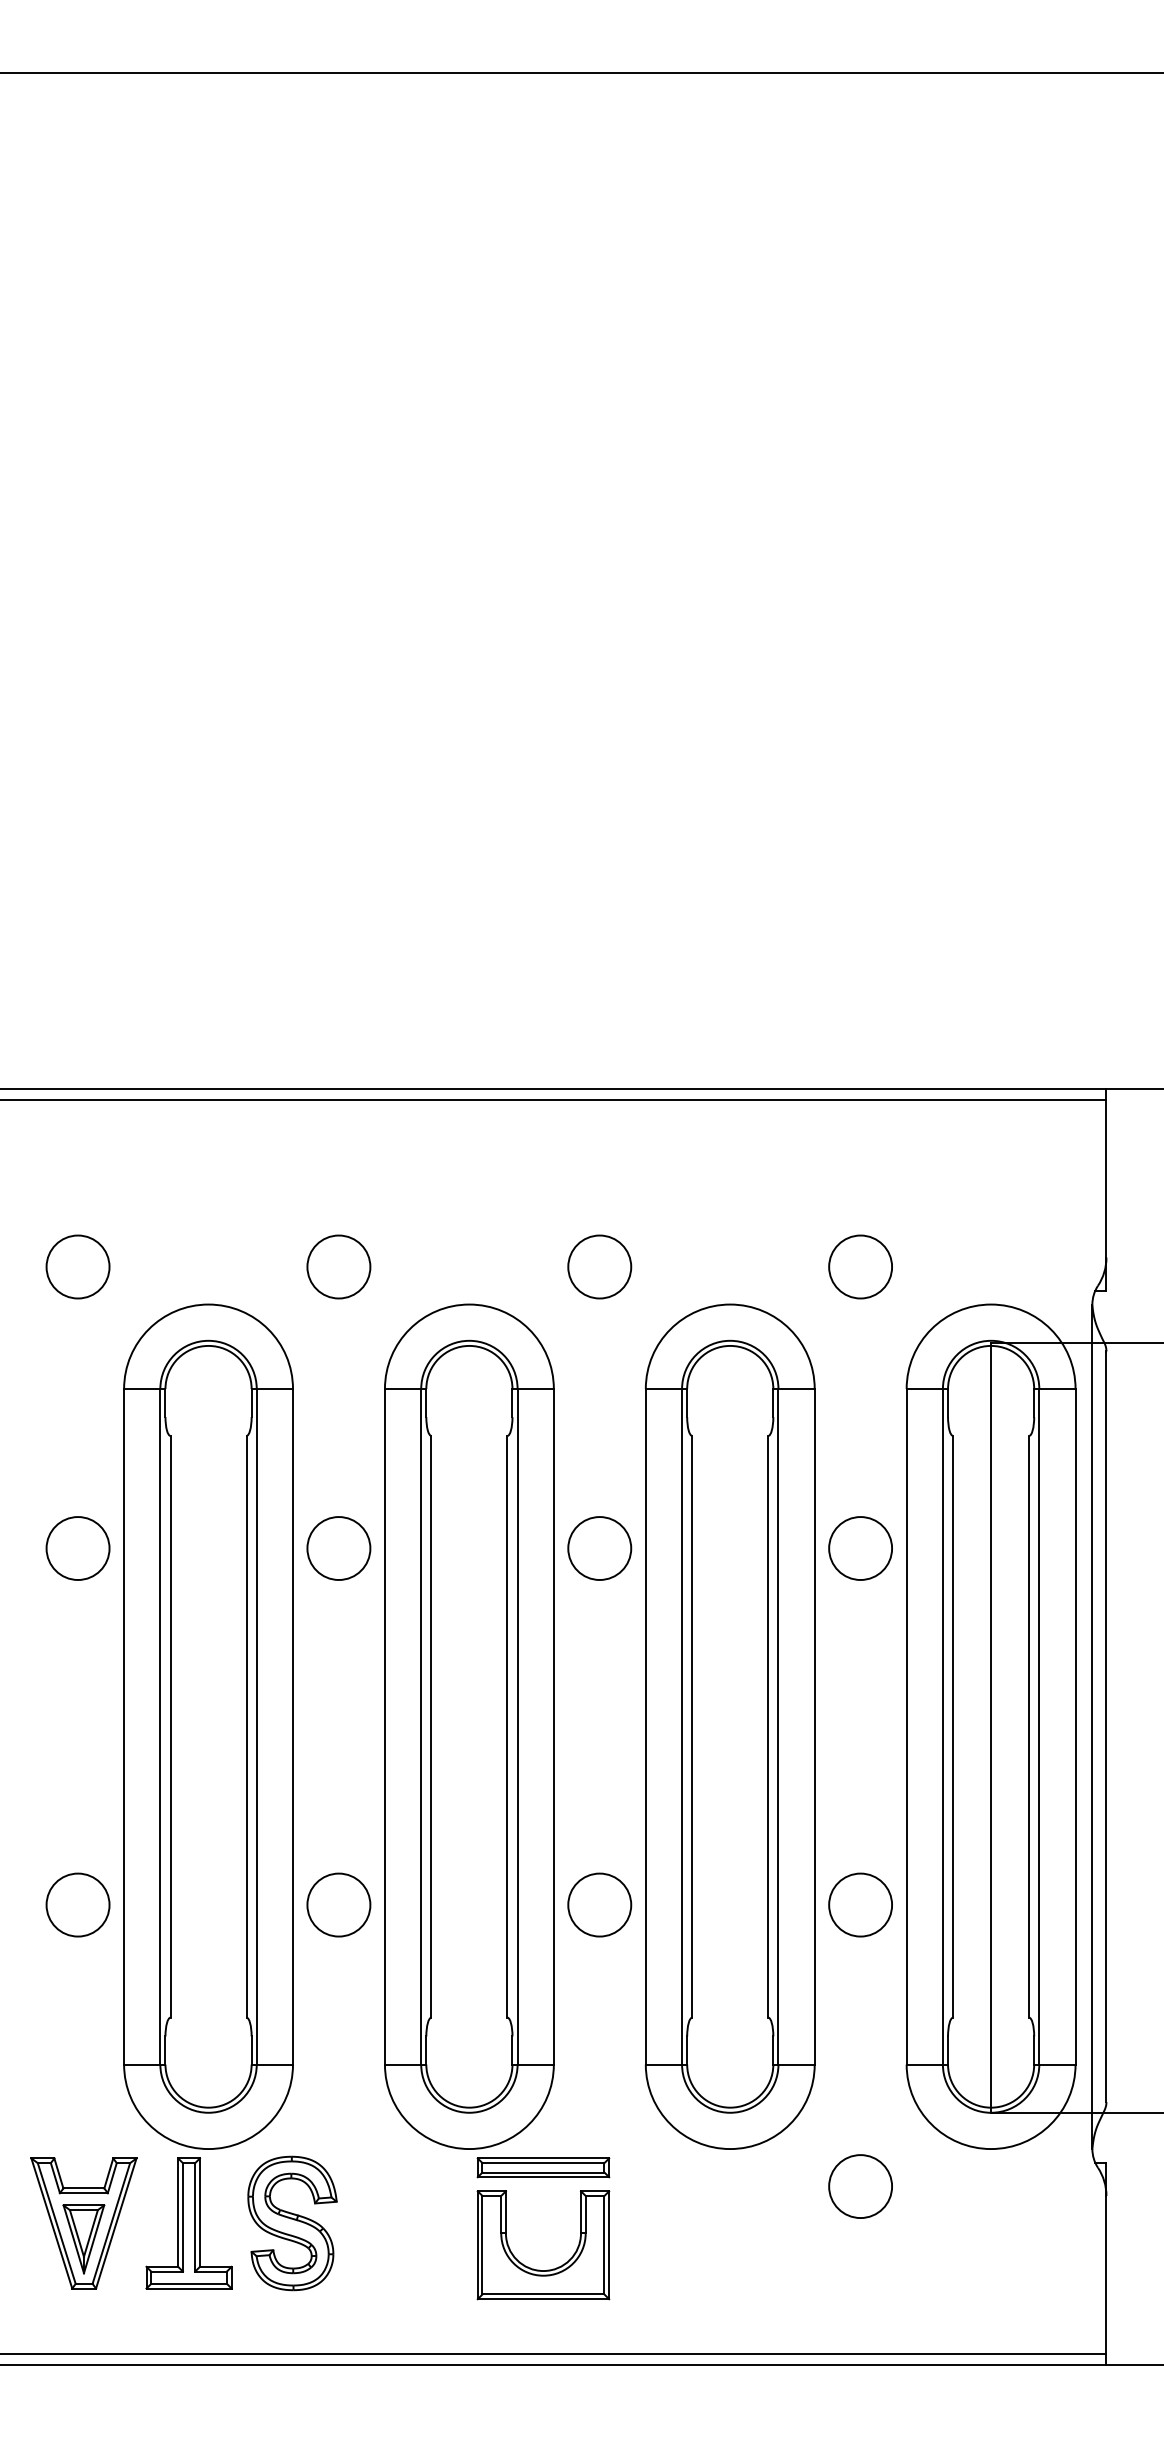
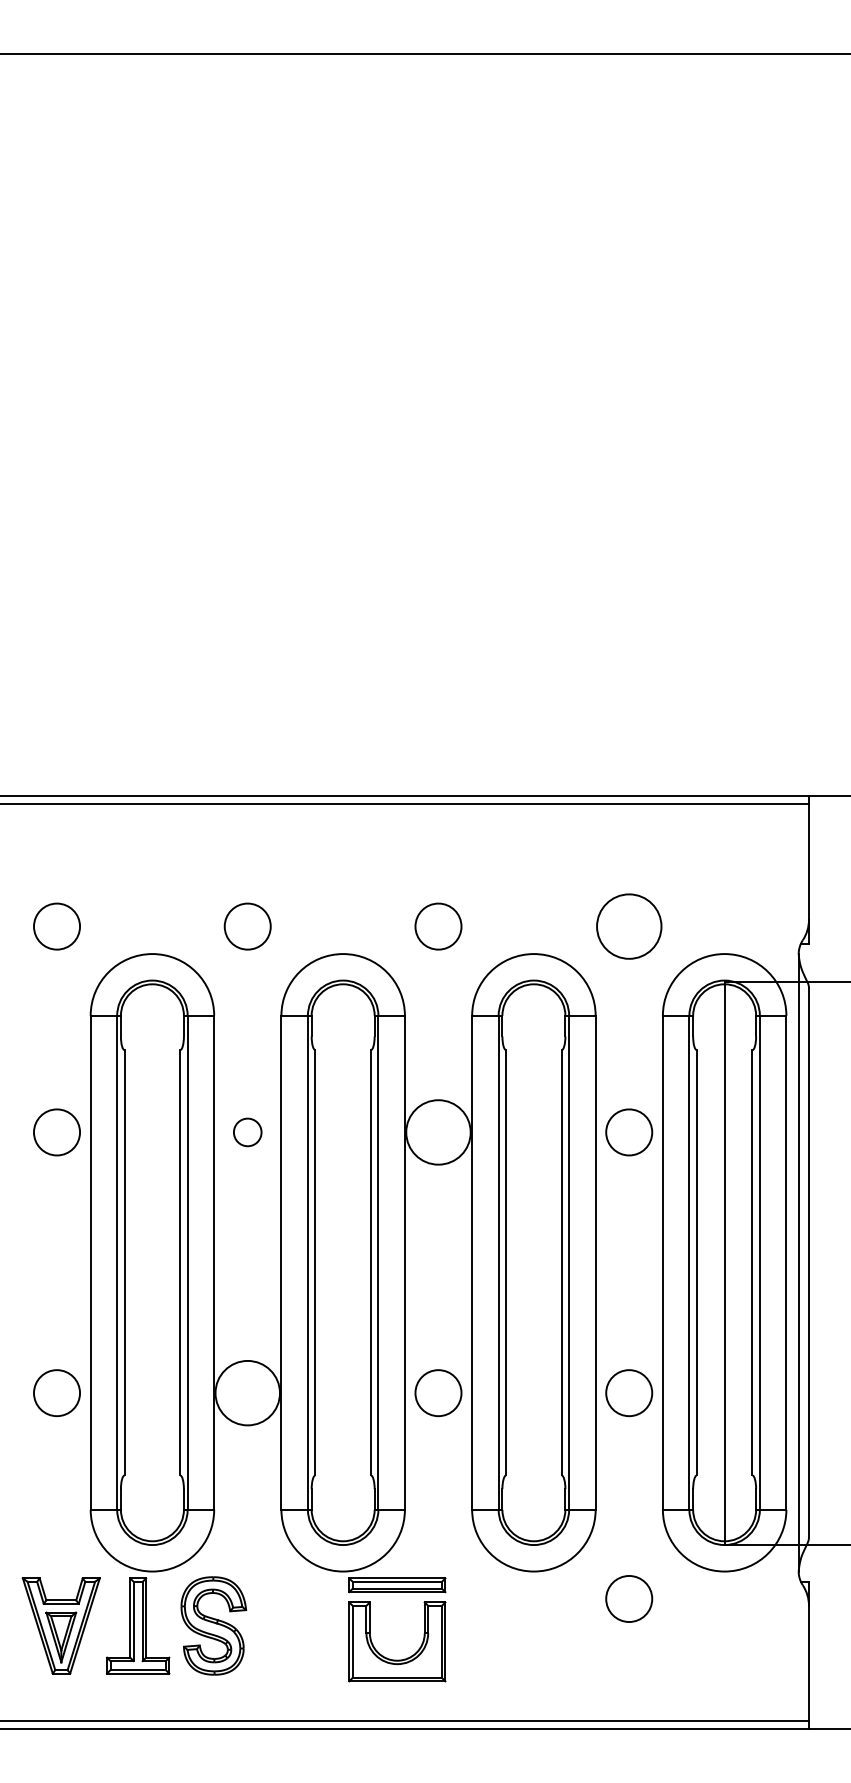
circle: (860, 1266) -> (629, 926), size x1.4
circle: (338, 1548) -> (247, 1132), size x0.6
circle: (599, 1548) -> (438, 1132), size x1.4
circle: (338, 1904) -> (247, 1392), size x1.4

